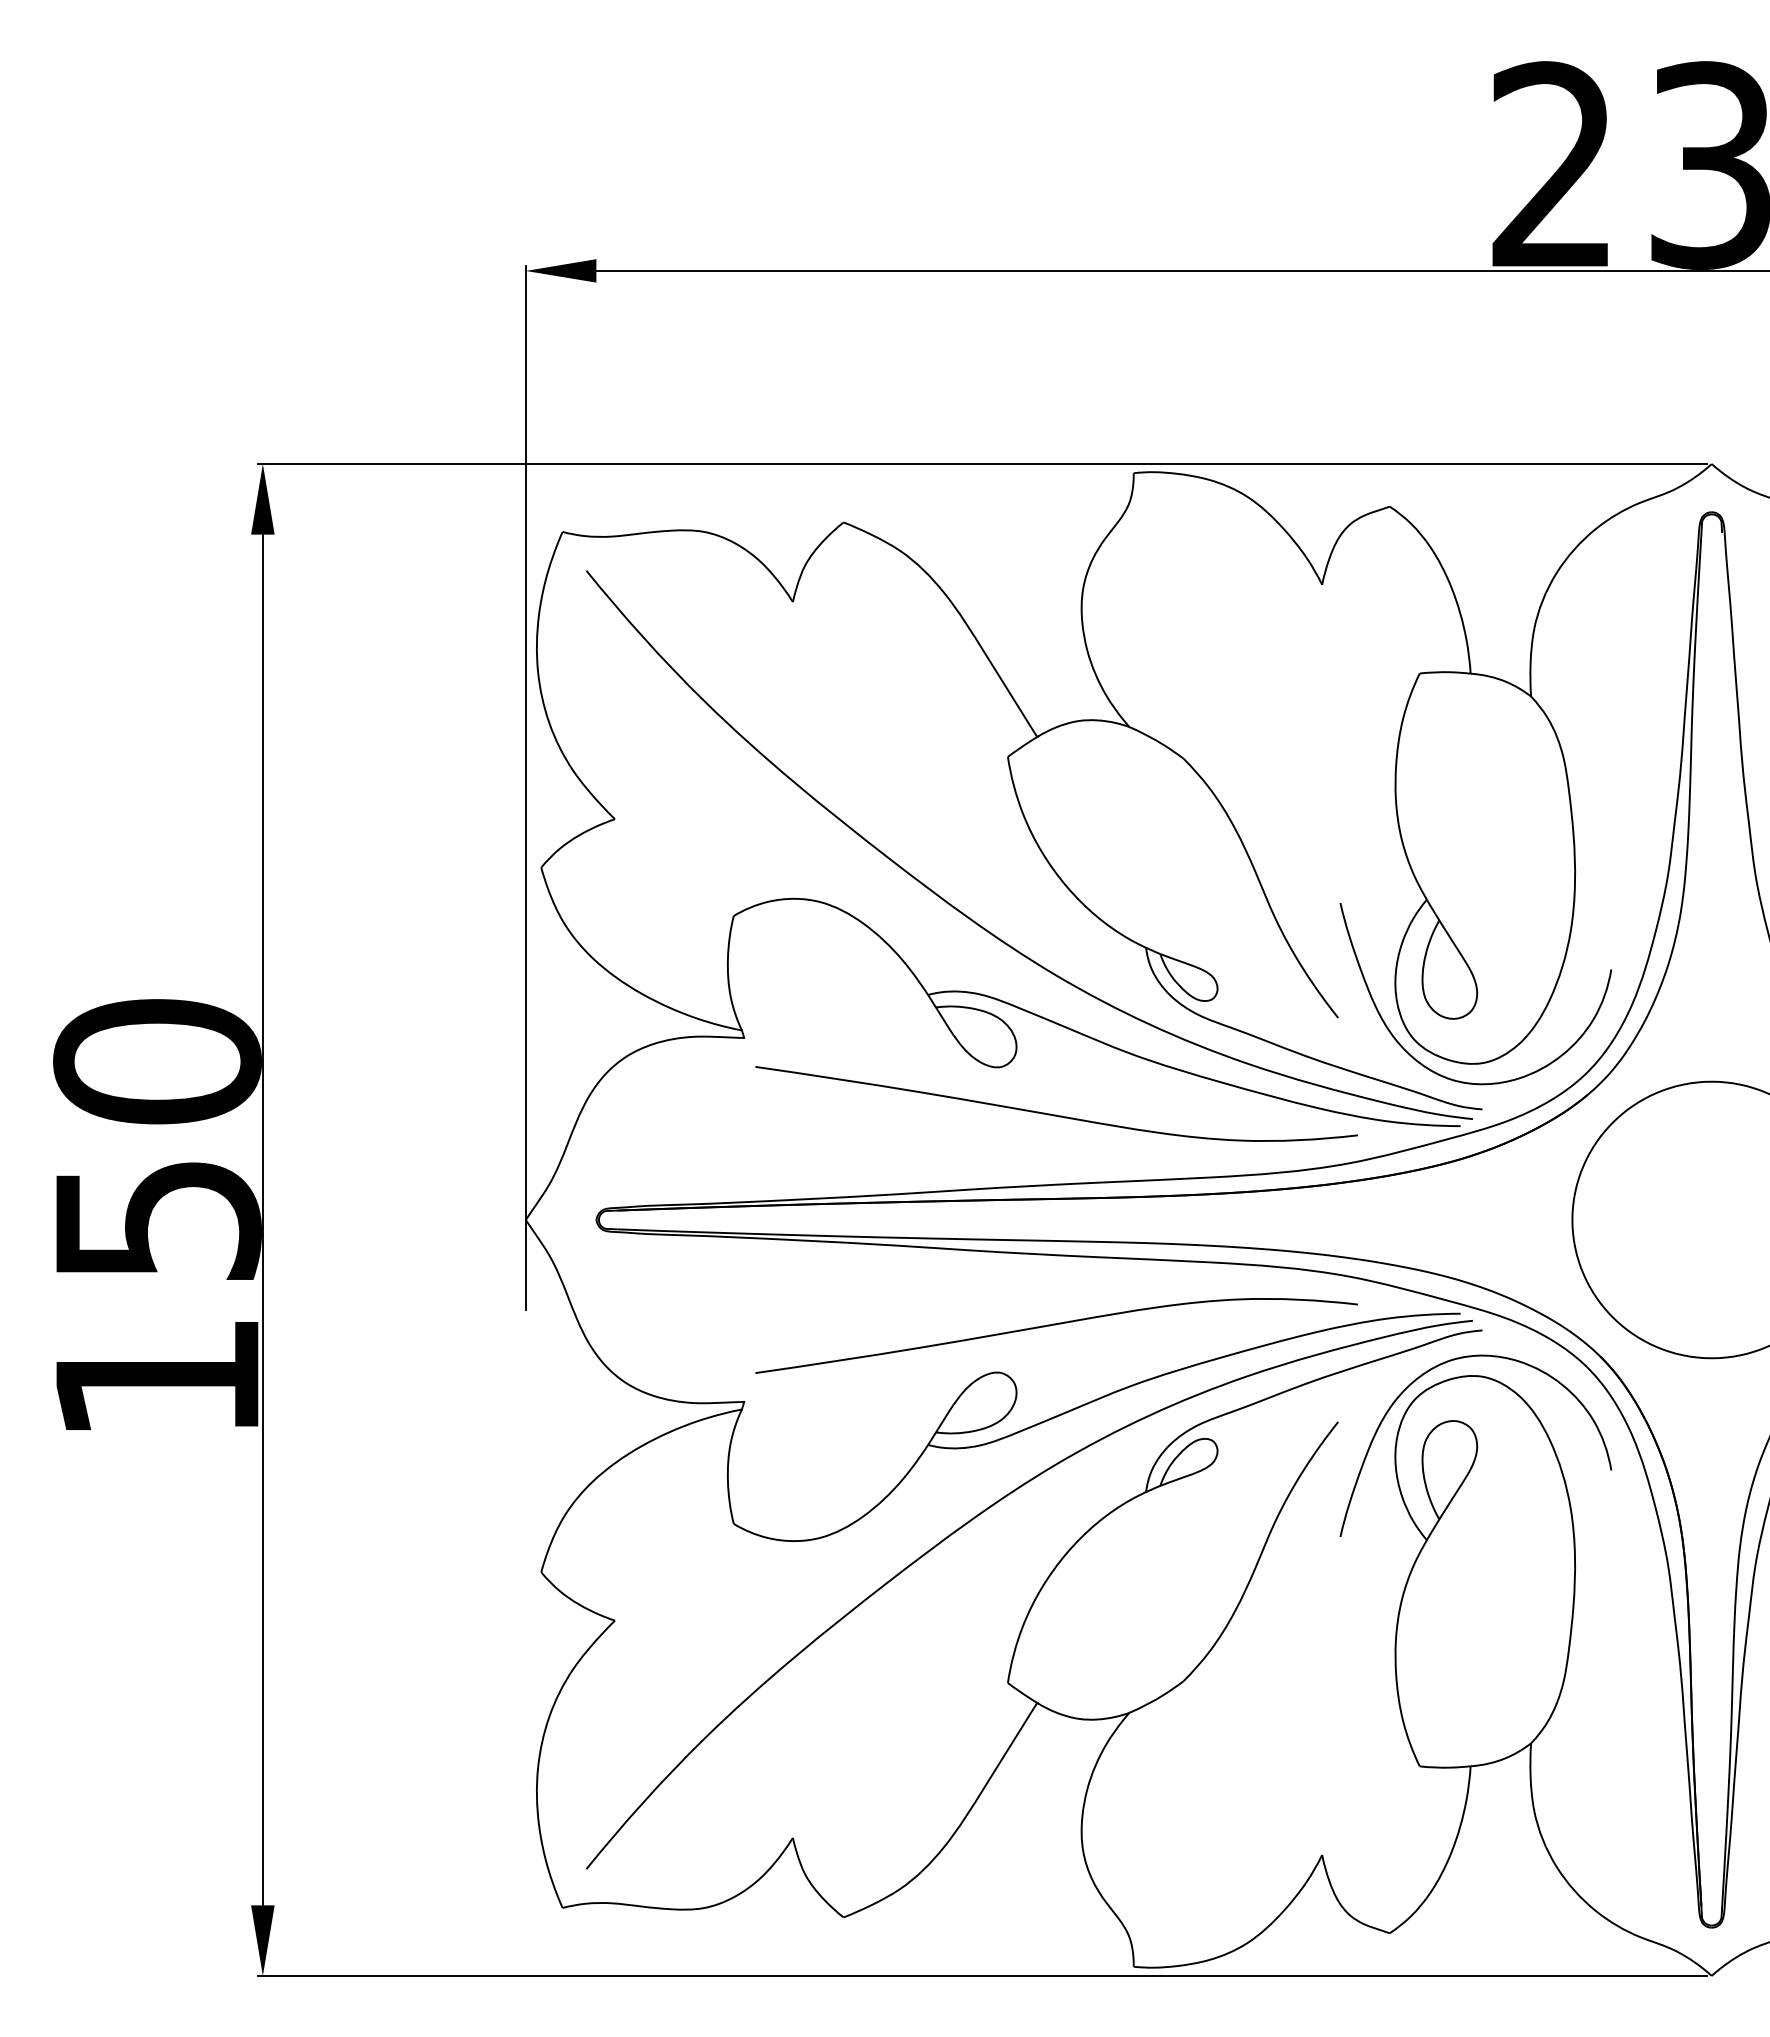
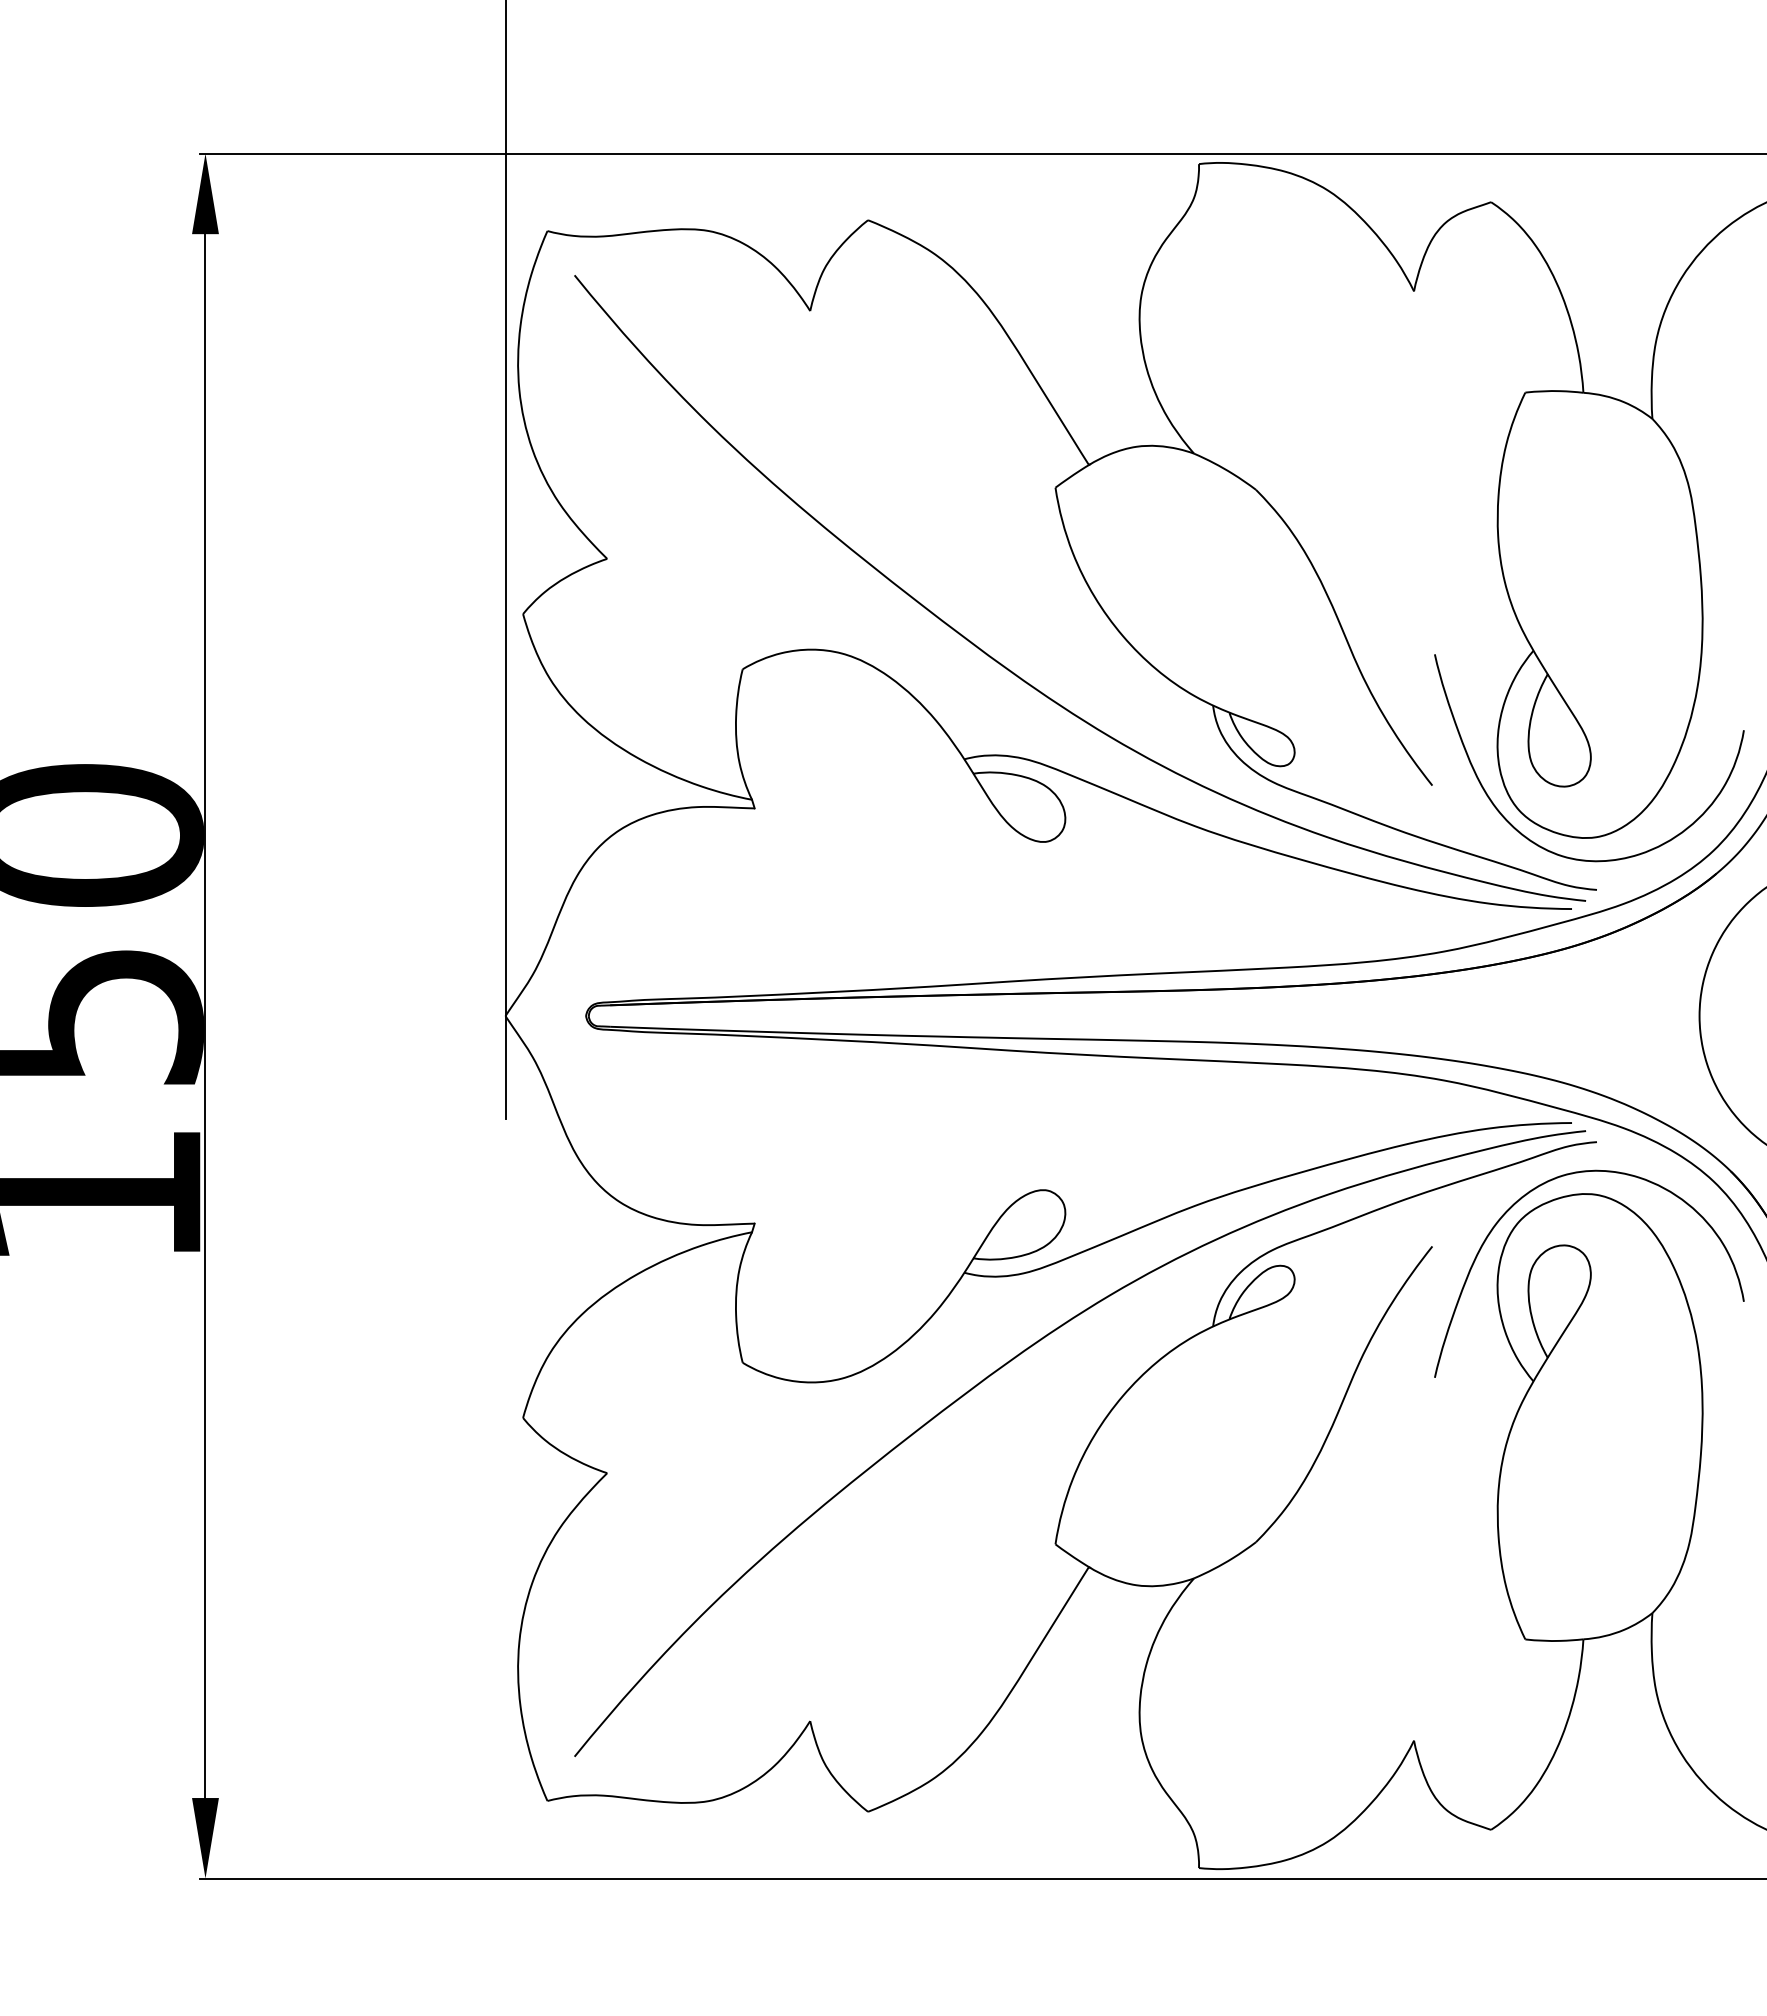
curve: (1056, 1114) -> (1110, 895), removed
curve: (1056, 1325) -> (1110, 1136), removed

